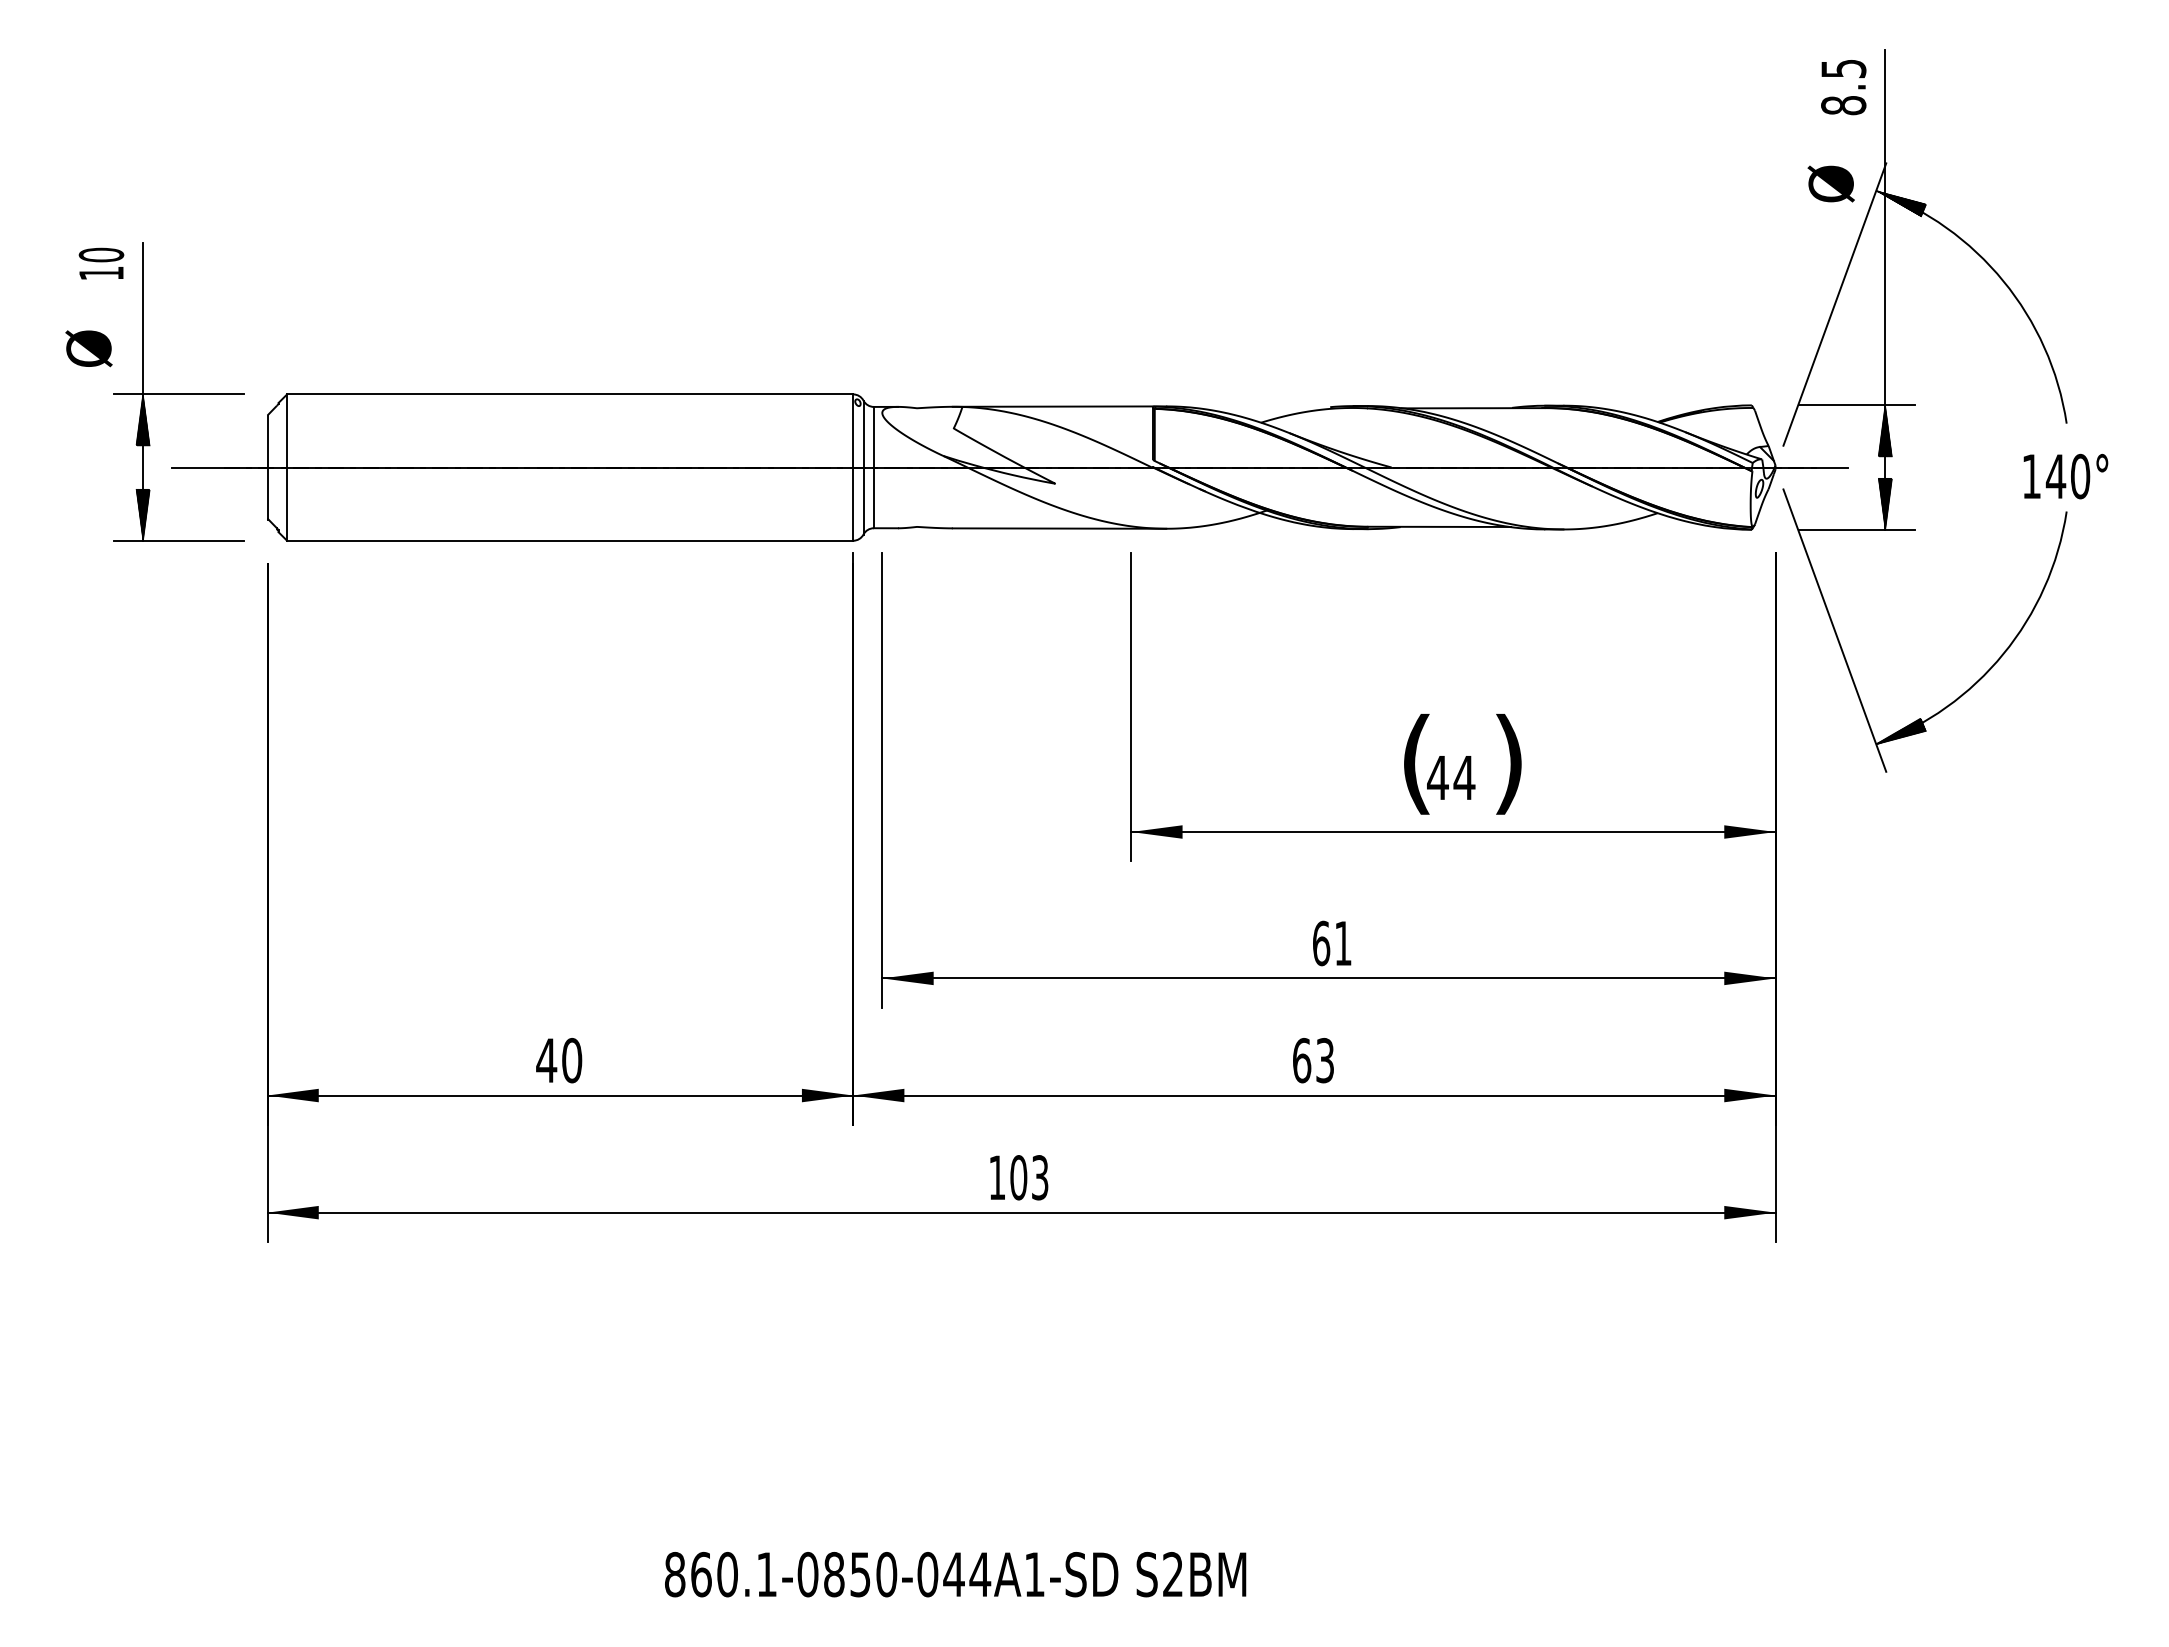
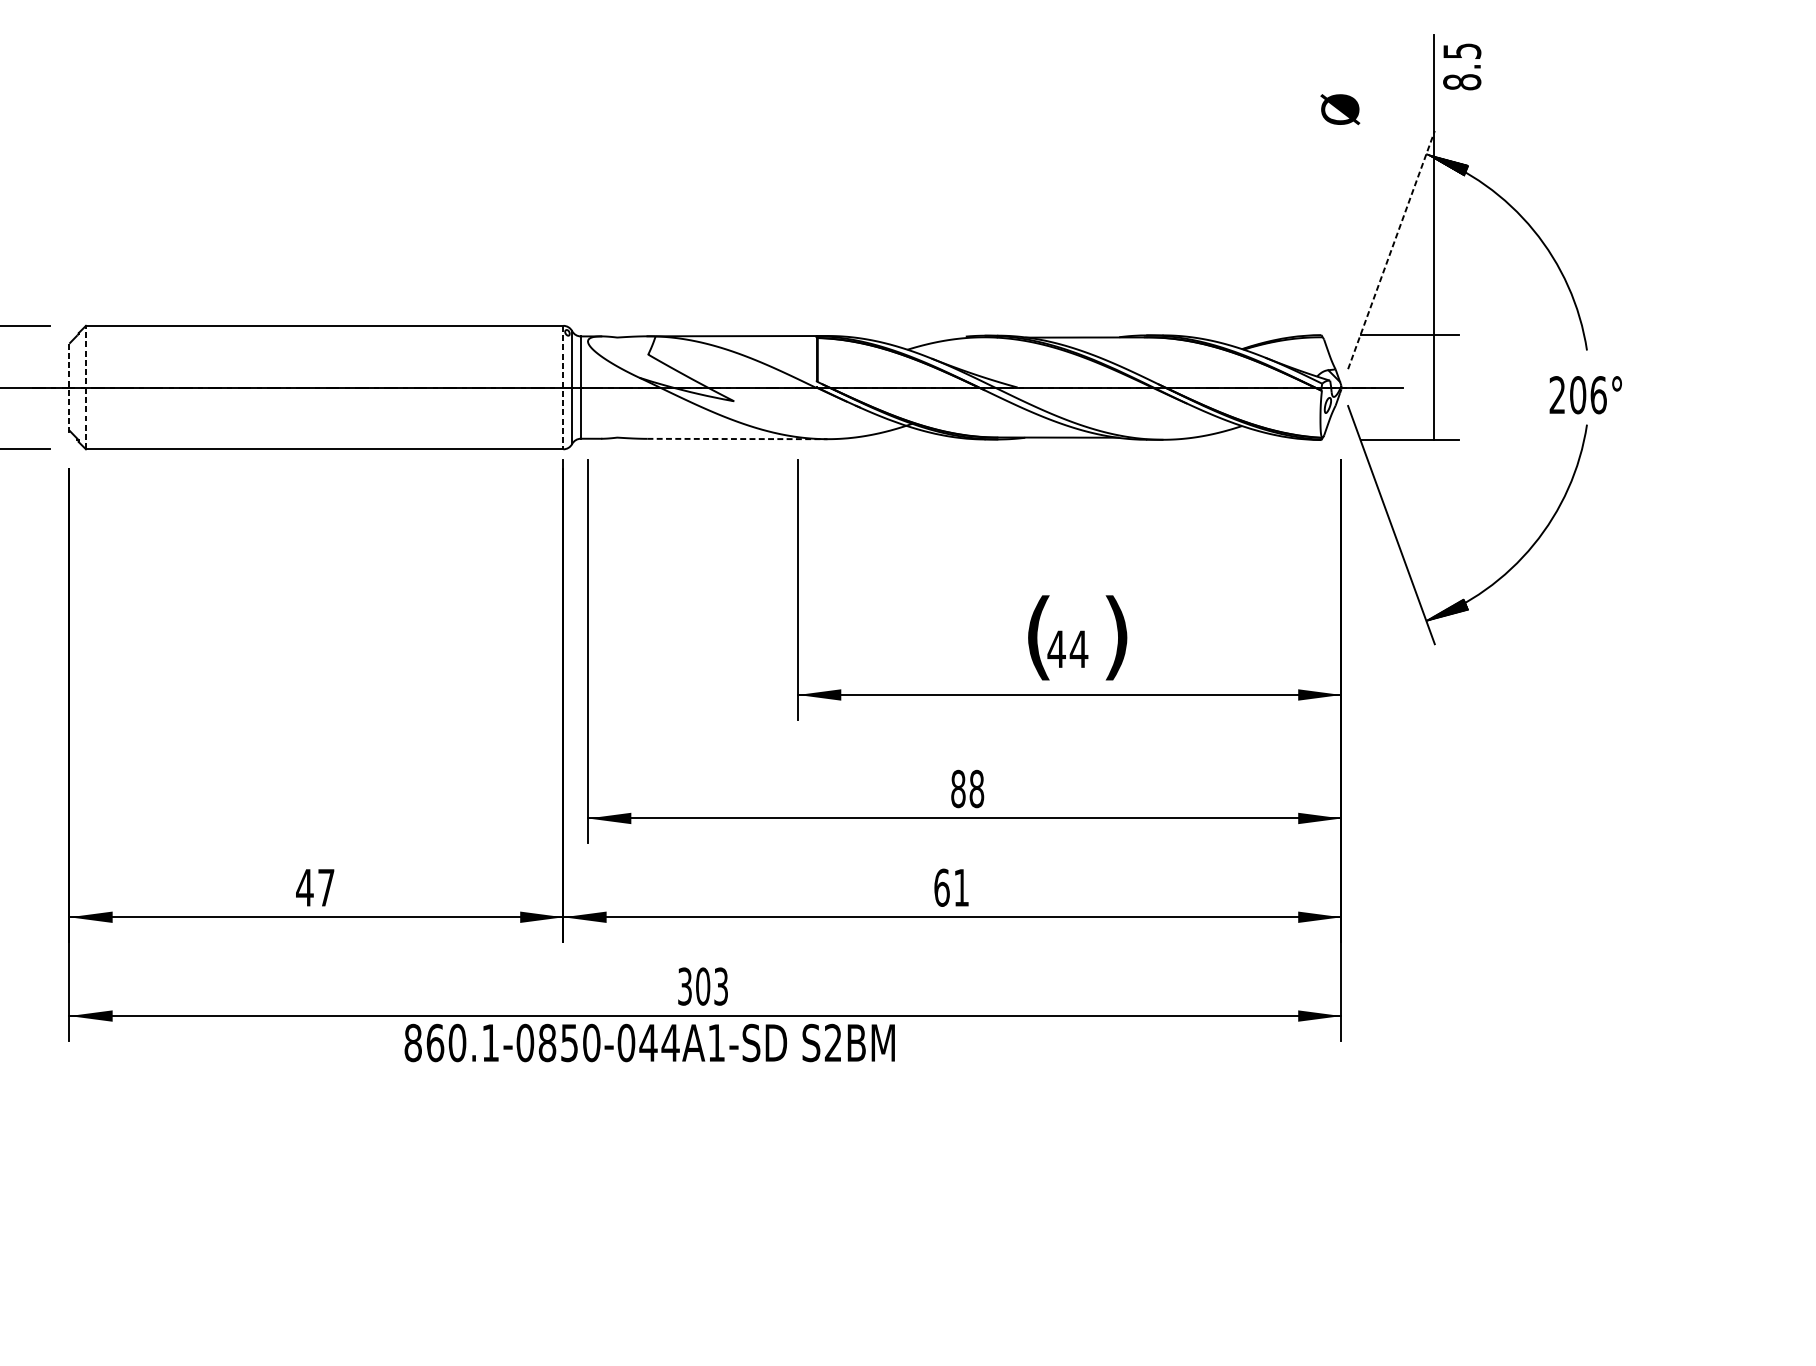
text: (1843, 87) -> (1462, 66), moved
text: (1830, 183) -> (1339, 109), moved
line: (1835, 304) -> (1392, 250), solid -> dashed
hatch: (1885, 430) -> (1434, 356), removed
line: (267, 467) -> (69, 387), solid -> dashed
line: (287, 467) -> (86, 387), solid -> dashed
line: (853, 468) -> (563, 388), solid -> dashed
text: (2056, 476) -> (1578, 395), 140° -> 206°
hatch: (1885, 503) -> (1434, 417), removed
line: (1059, 528) -> (737, 438), solid -> dashed
text: (1332, 943) -> (967, 789), 61 -> 88
text: (572, 1060) -> (326, 887), 40 -> 47
text: (1324, 1060) -> (960, 887), 63 -> 61
text: (997, 1177) -> (685, 986), 103 -> 303
text: (955, 1574) -> (649, 1042), moved

